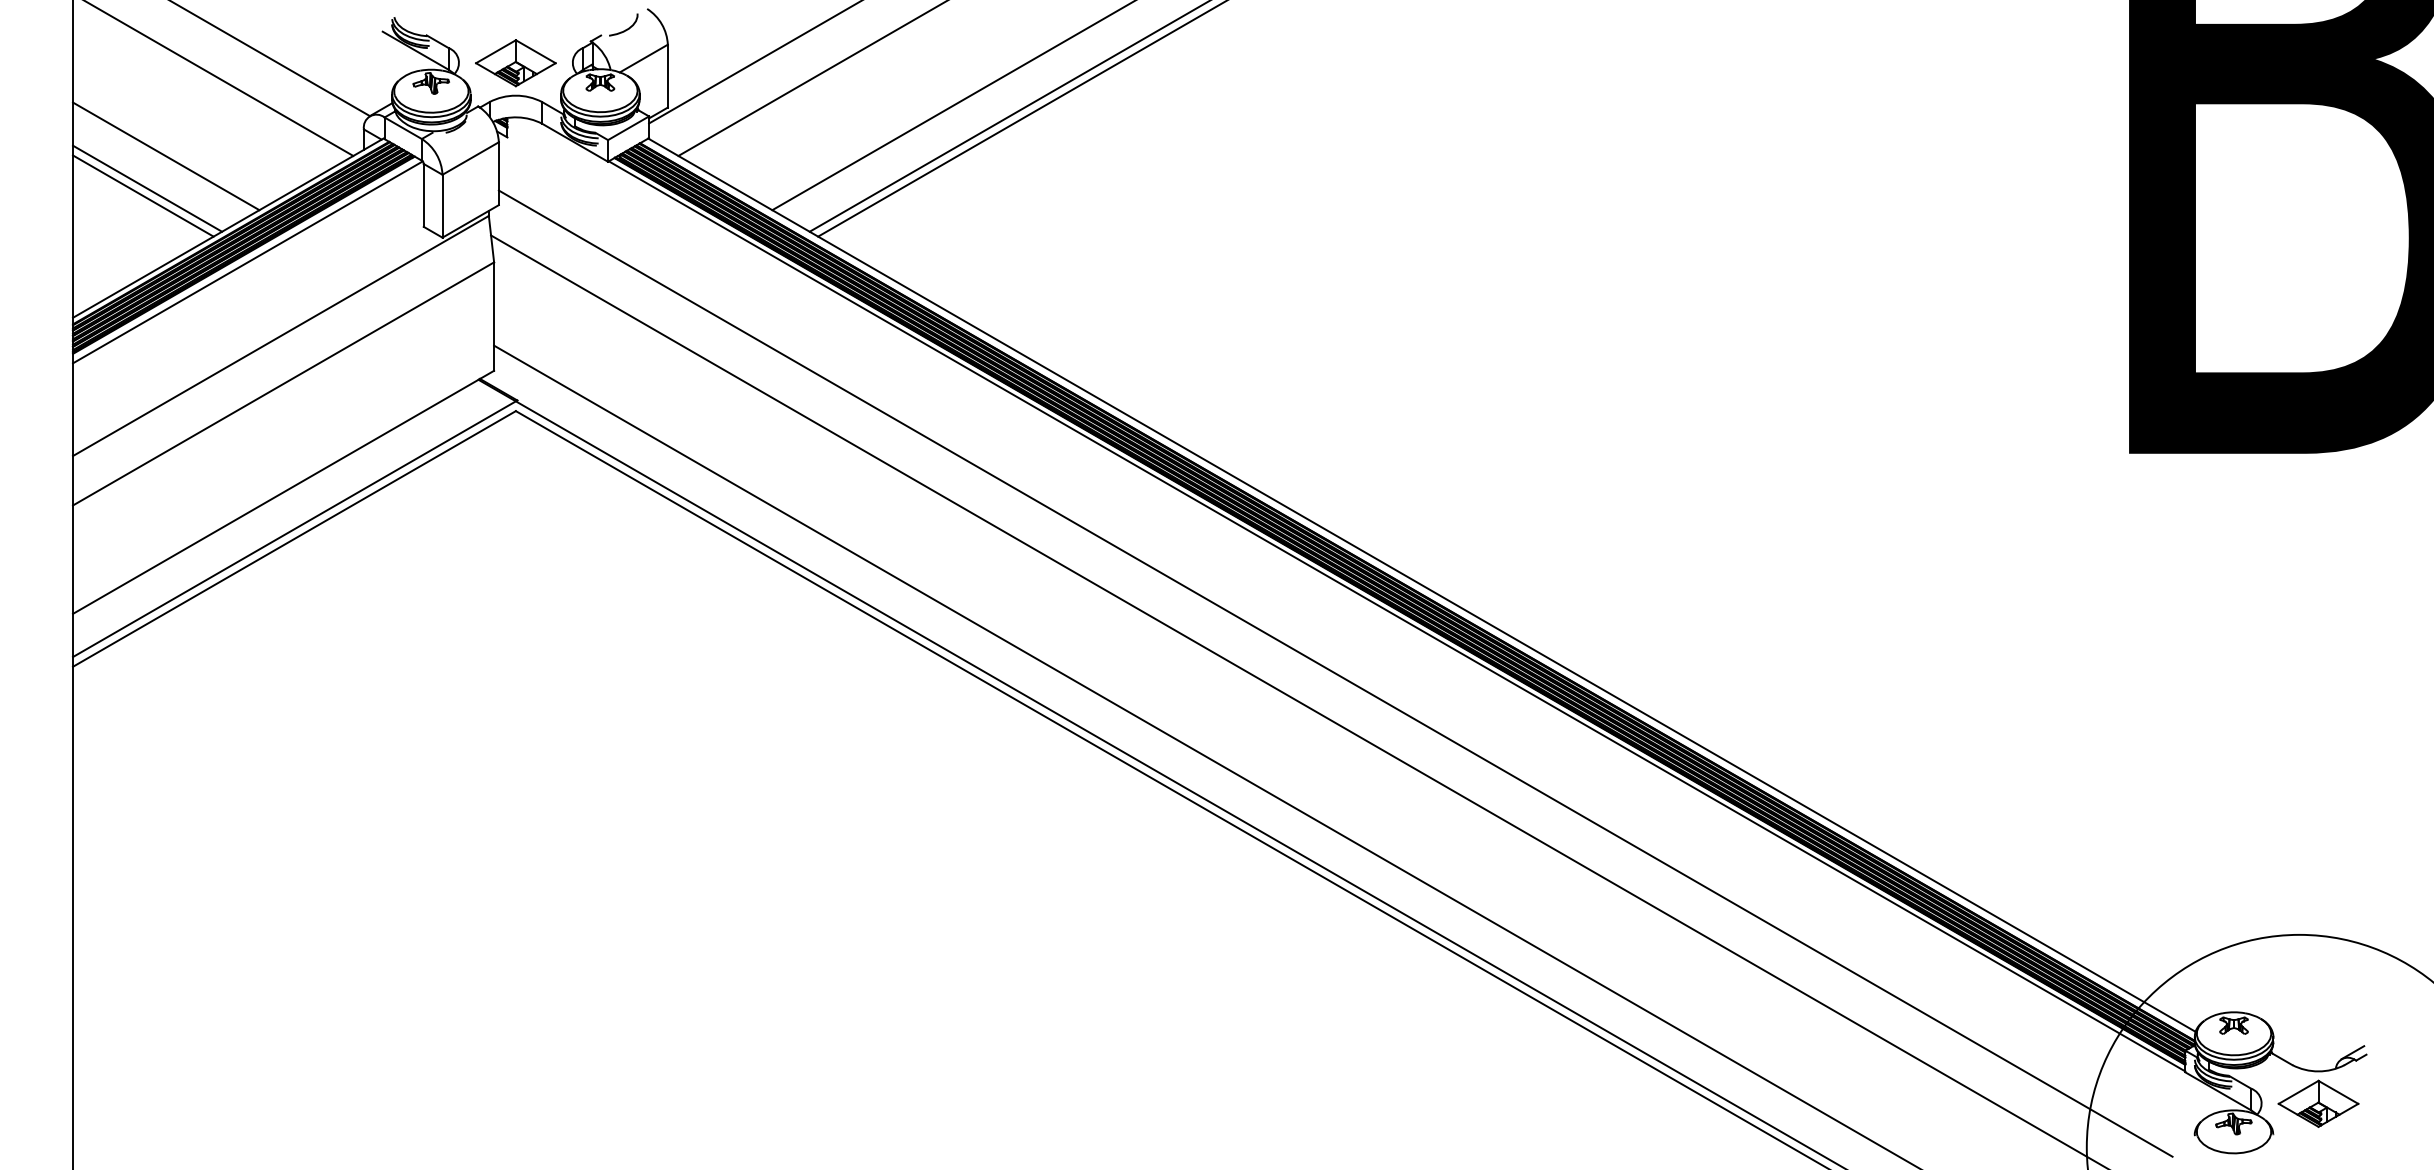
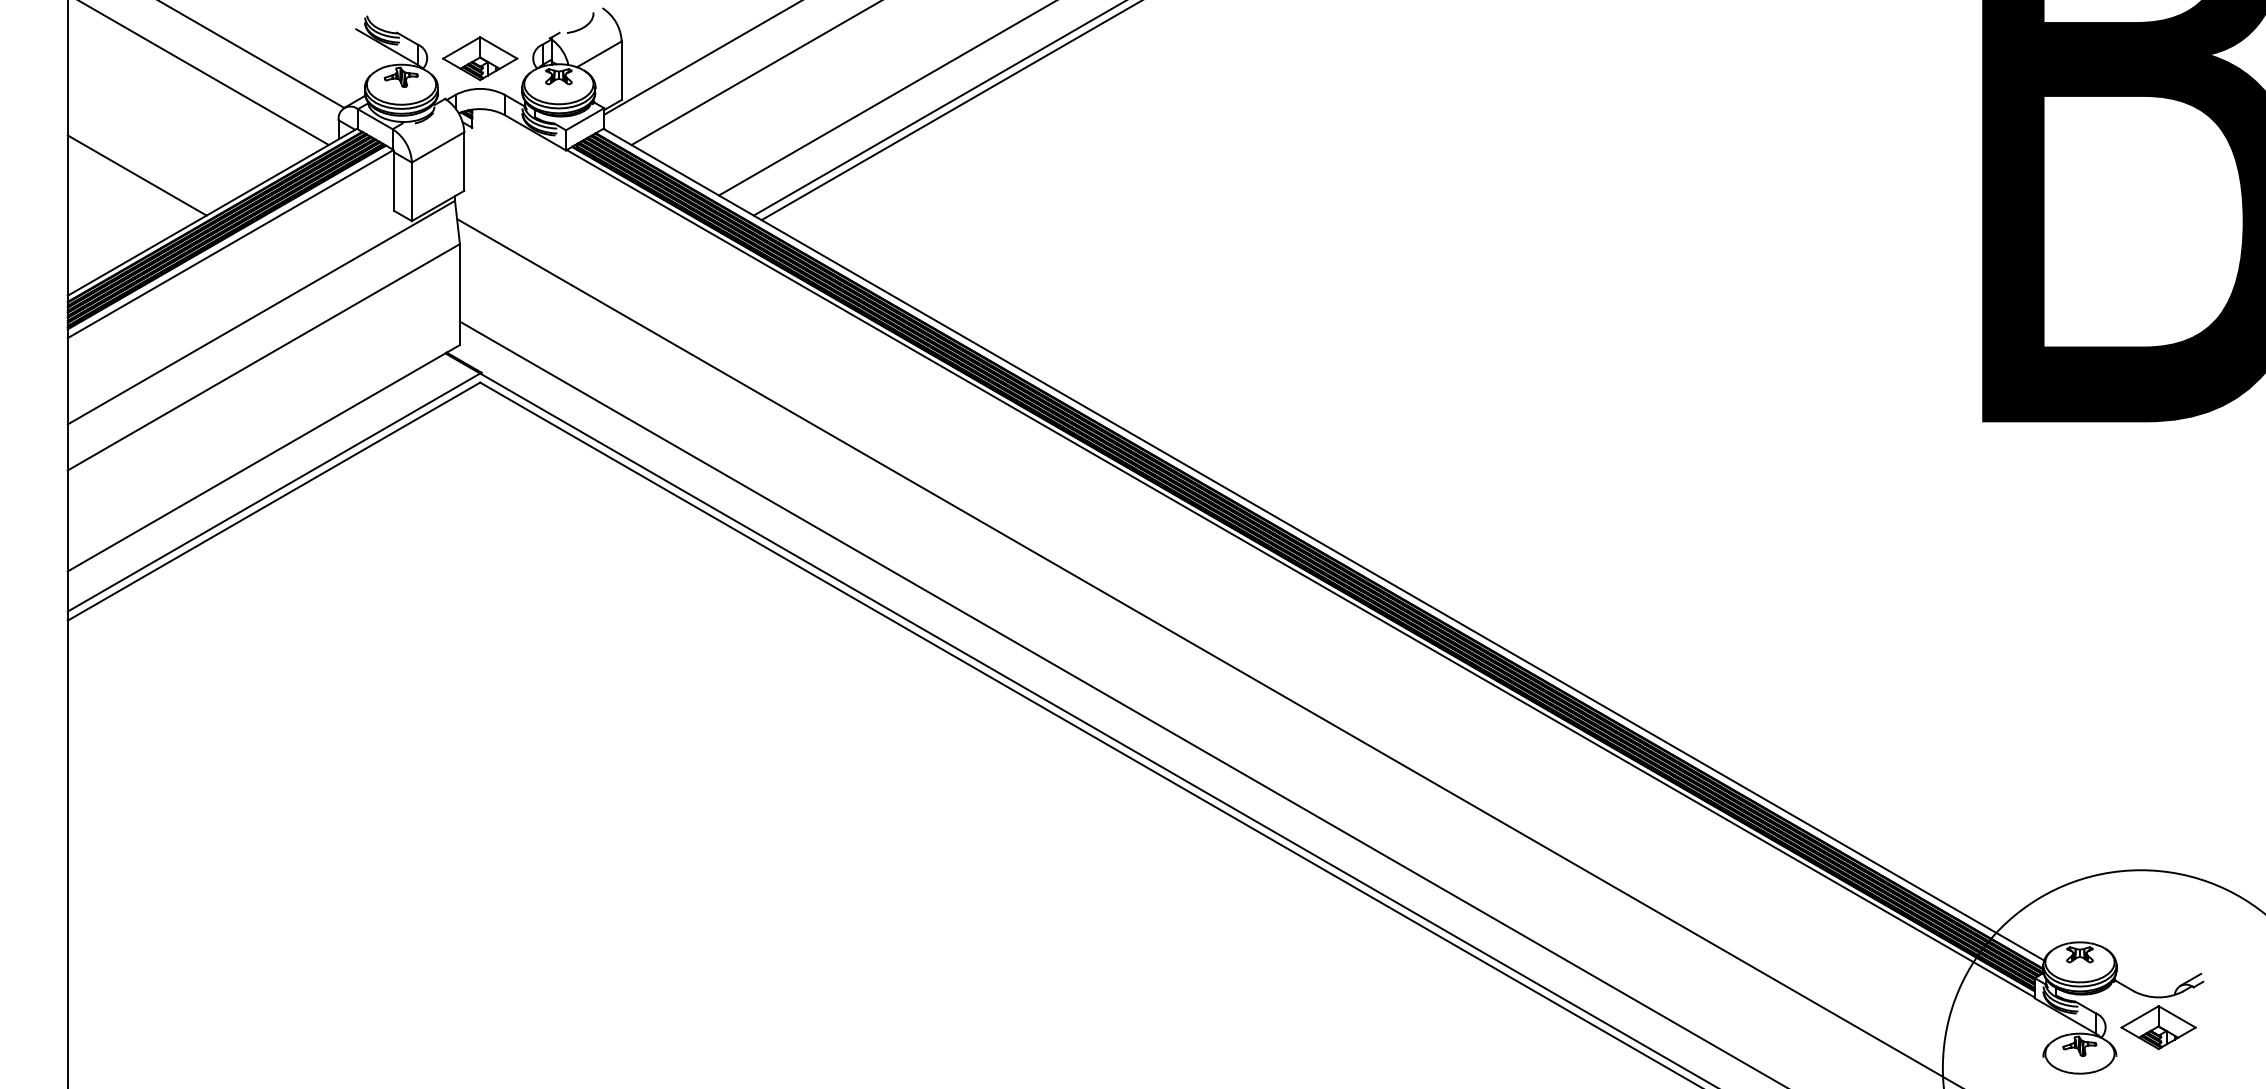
line: (166, 156) -> (154, 145), removed
line: (143, 195) -> (133, 181), removed
line: (1335, 673) -> (1243, 626), removed

